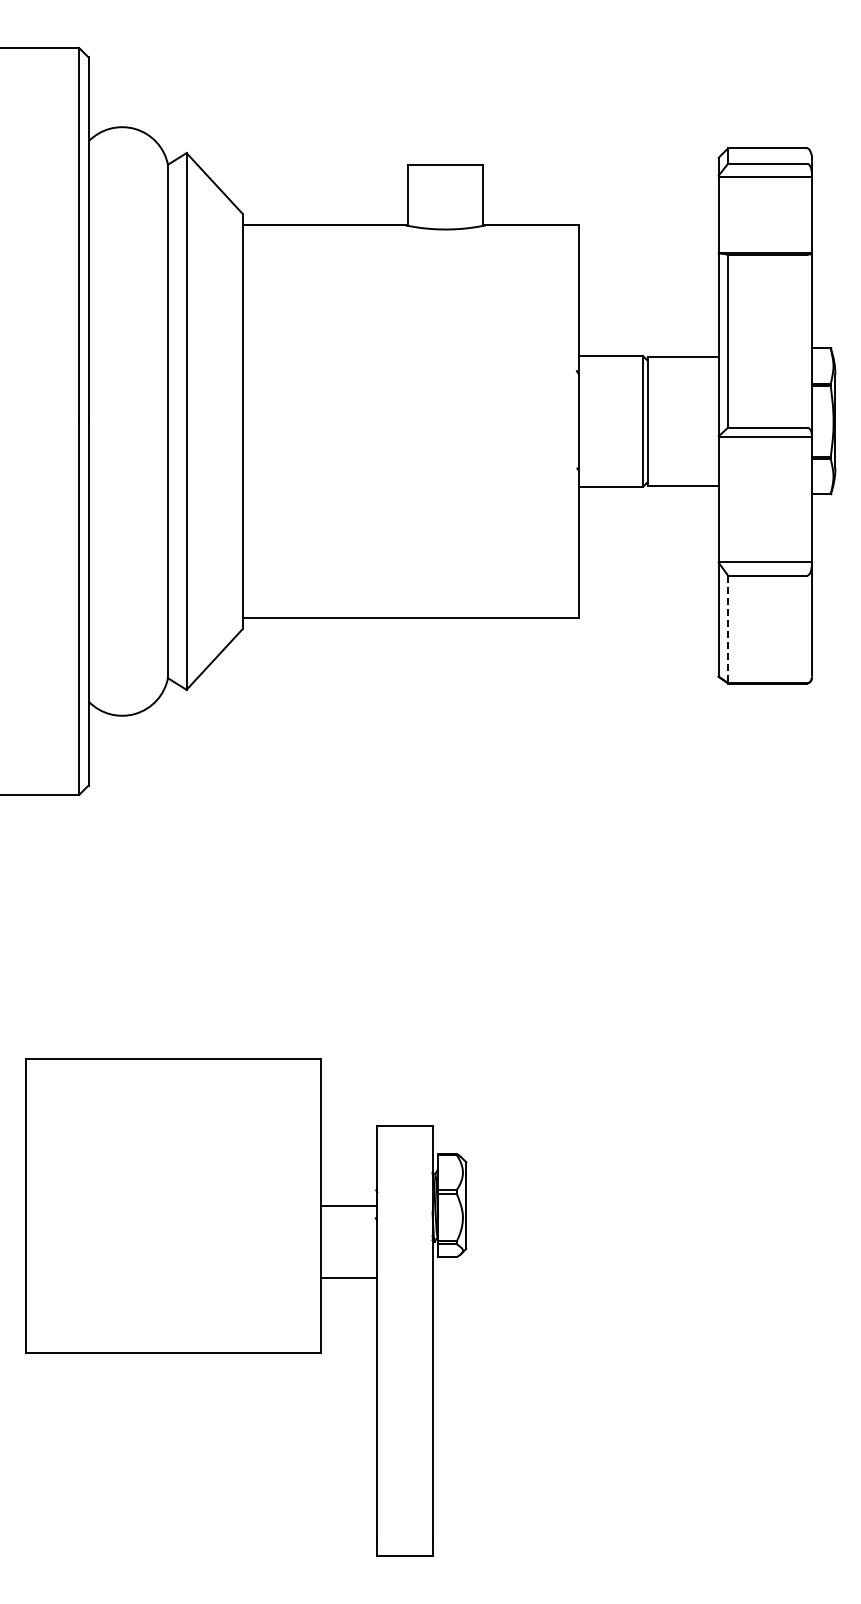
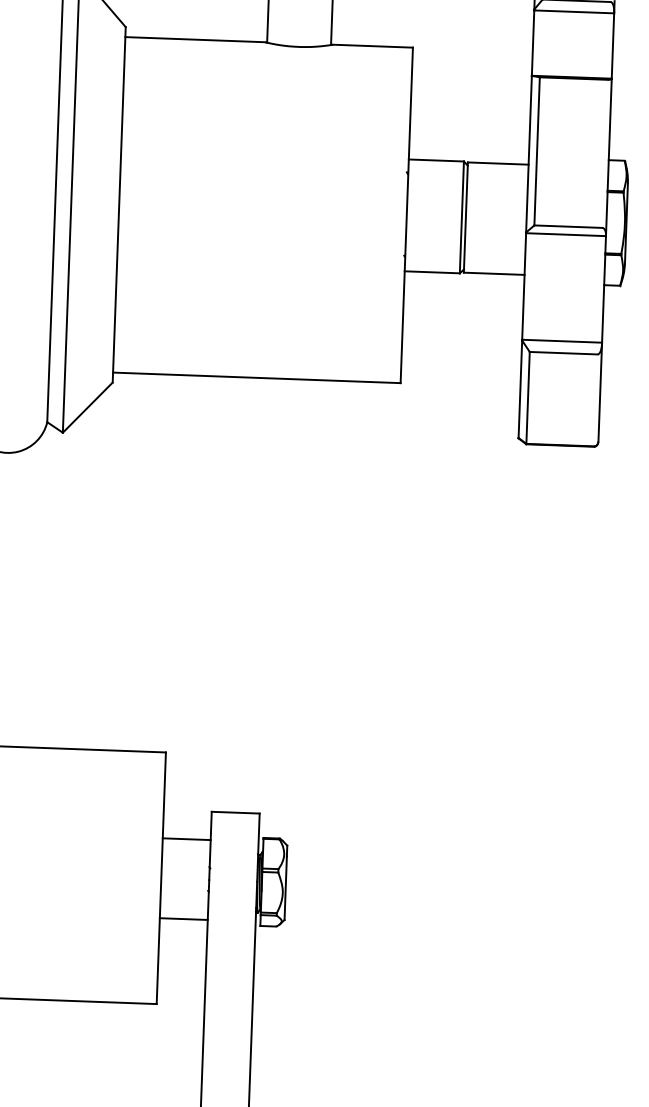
line: (728, 629) -> (528, 398), dashed -> solid
line: (348, 1205) -> (186, 838), moved
line: (348, 1278) -> (183, 919), moved

